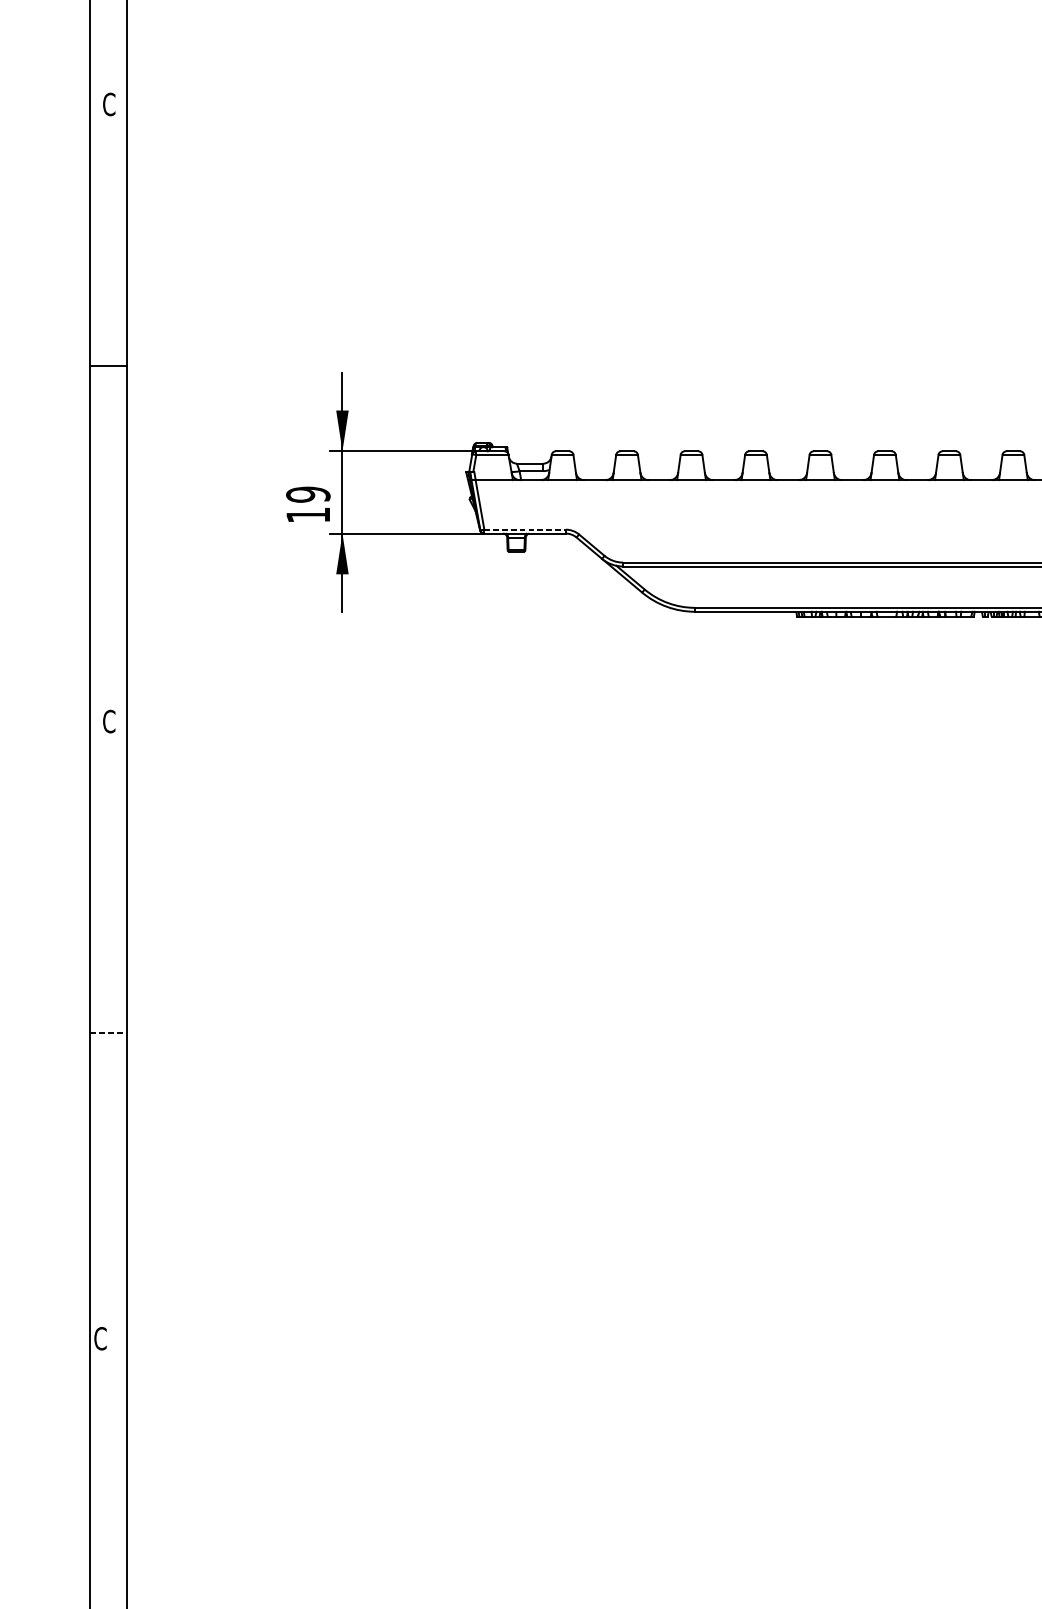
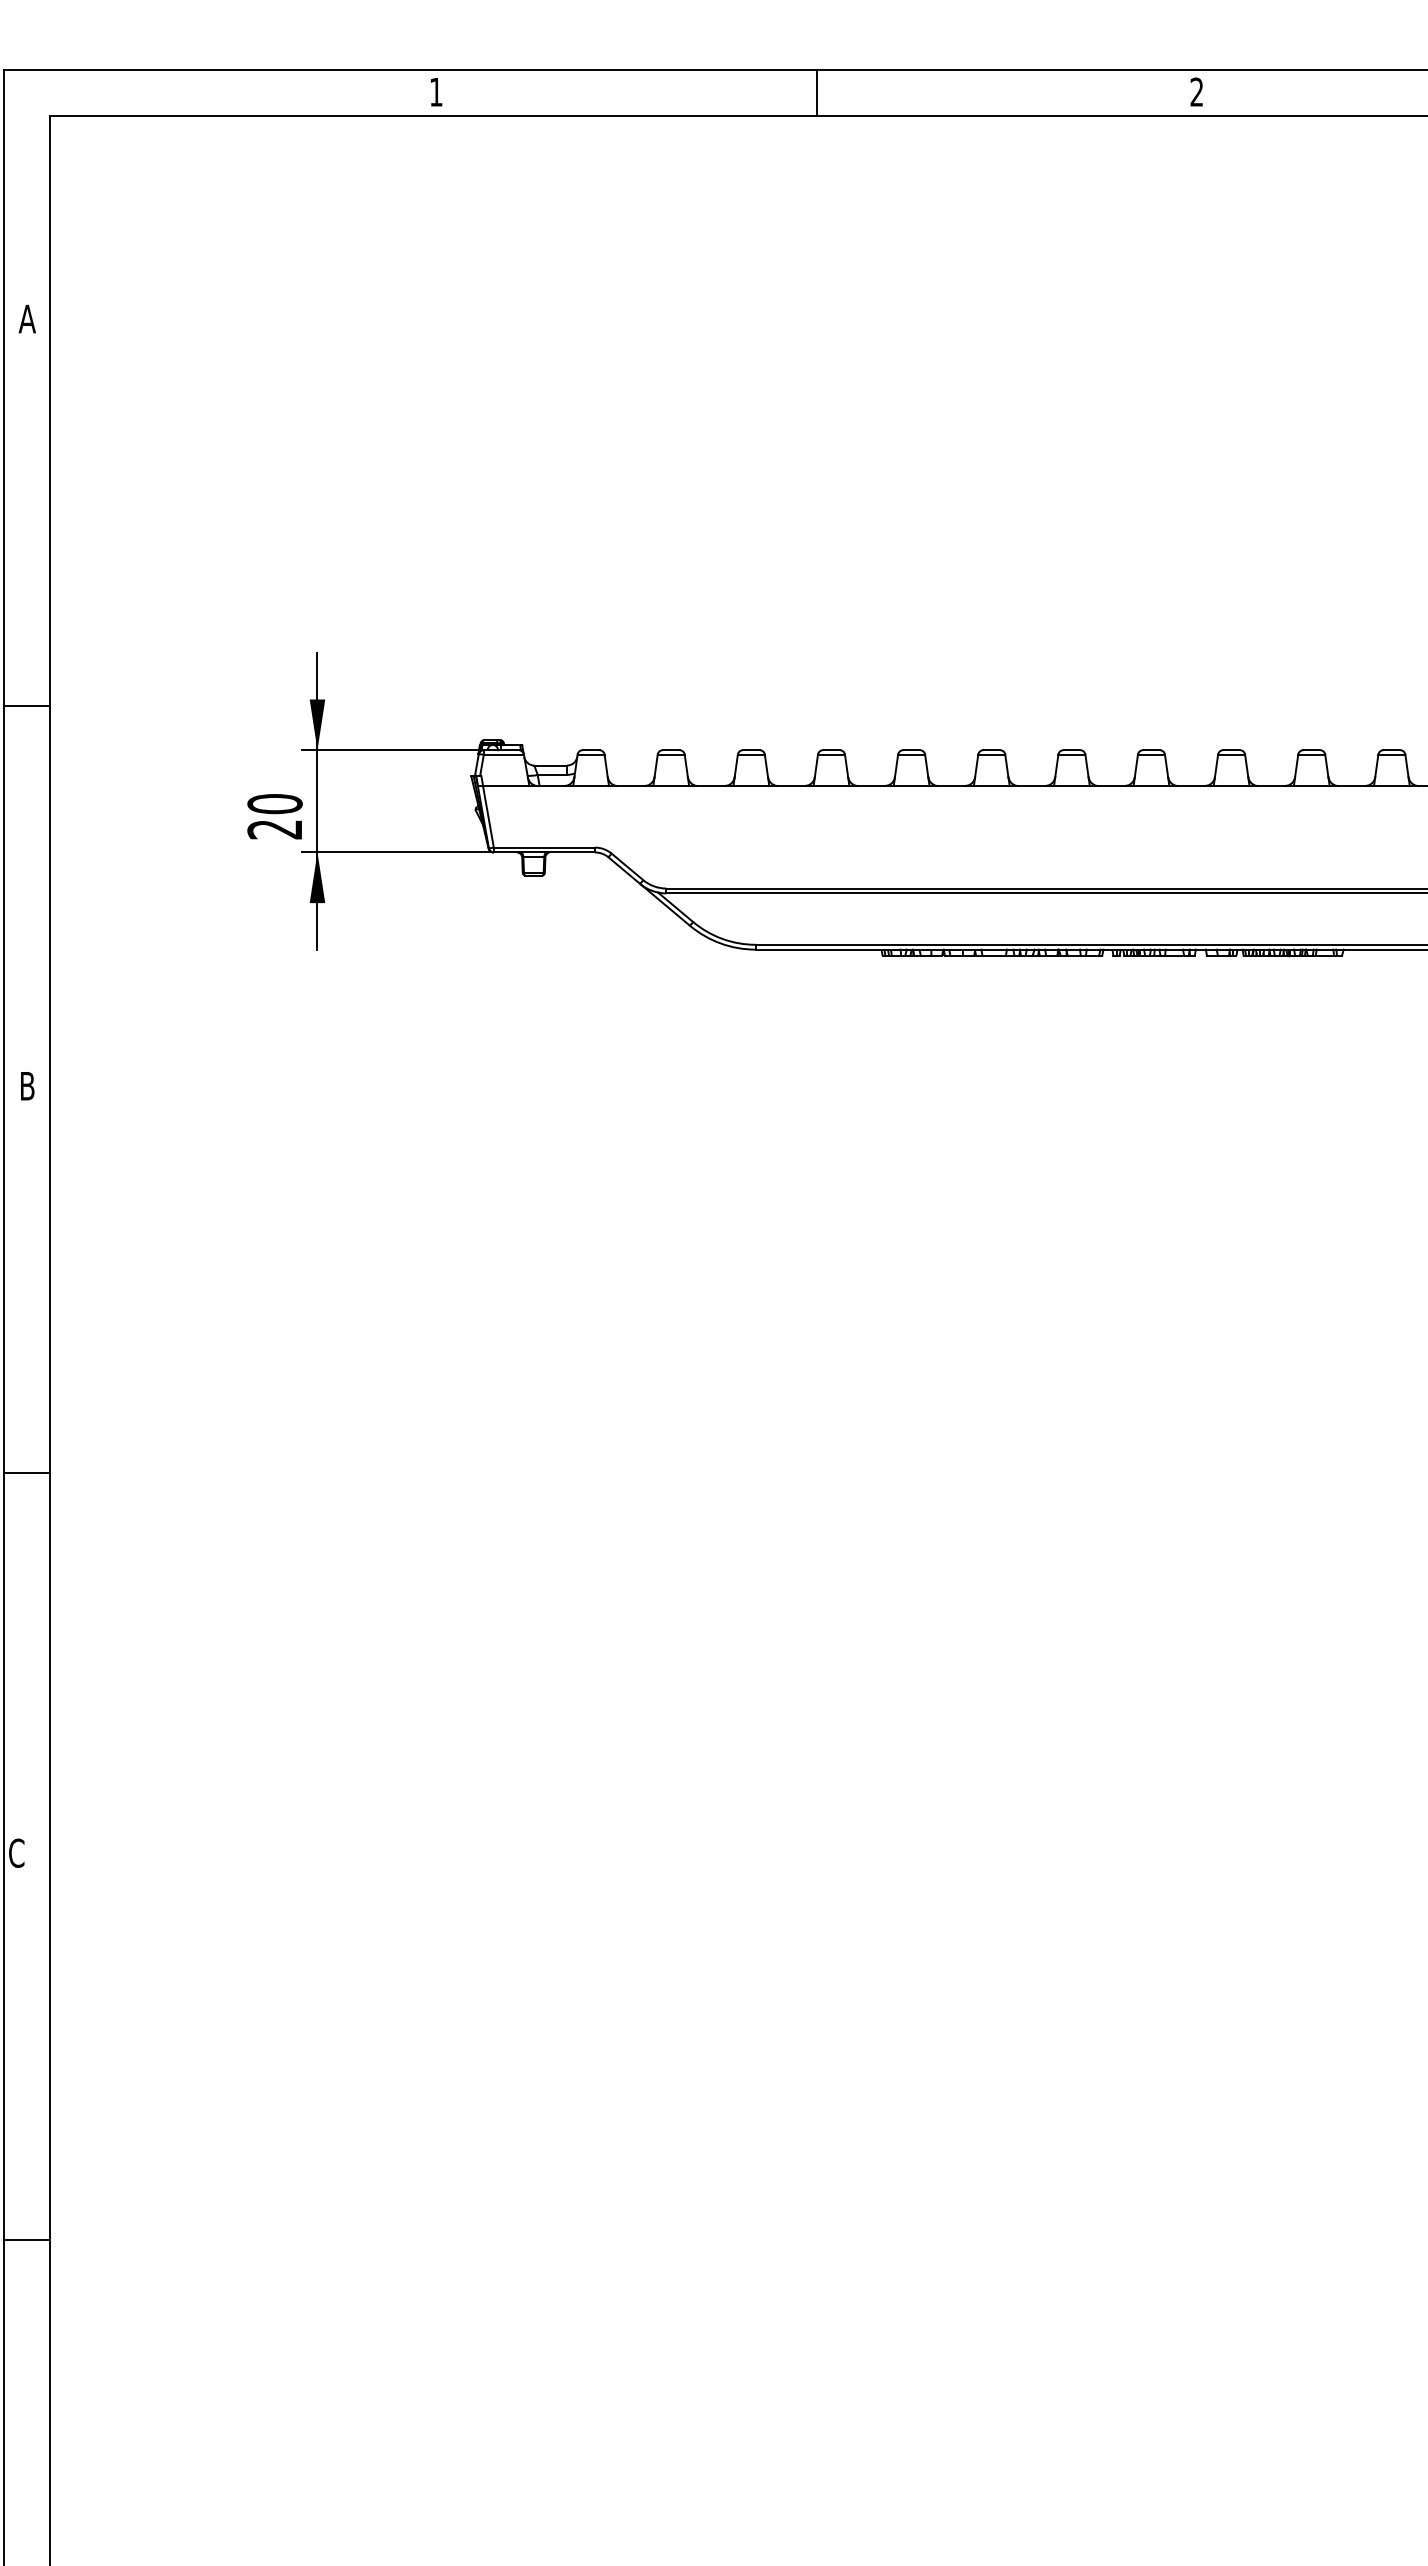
text: (108, 104) -> (26, 318), C -> A
line: (109, 366) -> (27, 706), moved
text: (307, 504) -> (274, 816), 19 -> 20
line: (525, 529) -> (544, 847), dashed -> solid
text: (109, 721) -> (27, 1085), C -> B
line: (109, 1033) -> (27, 1473), dashed -> solid

